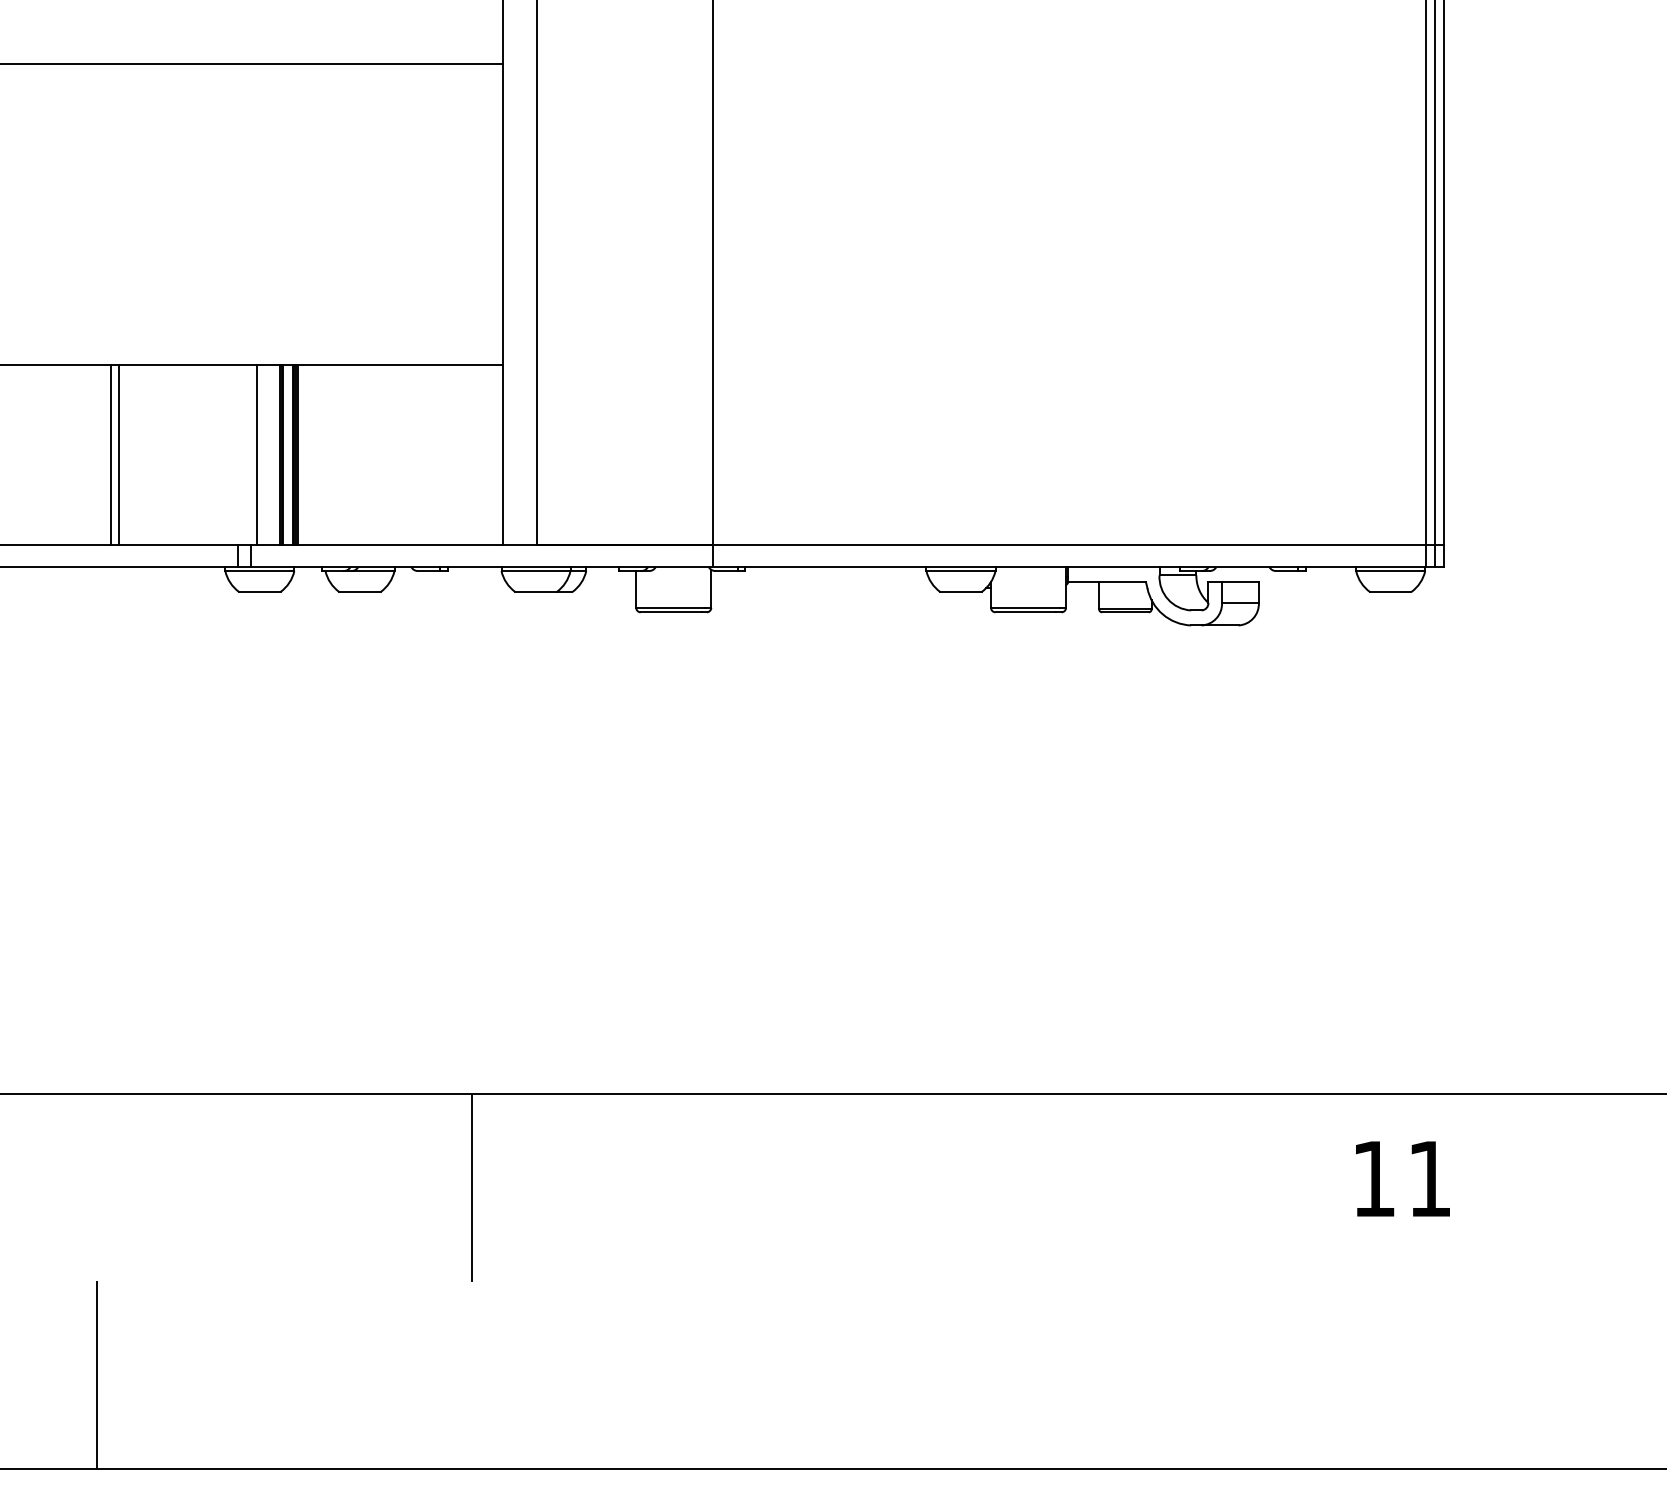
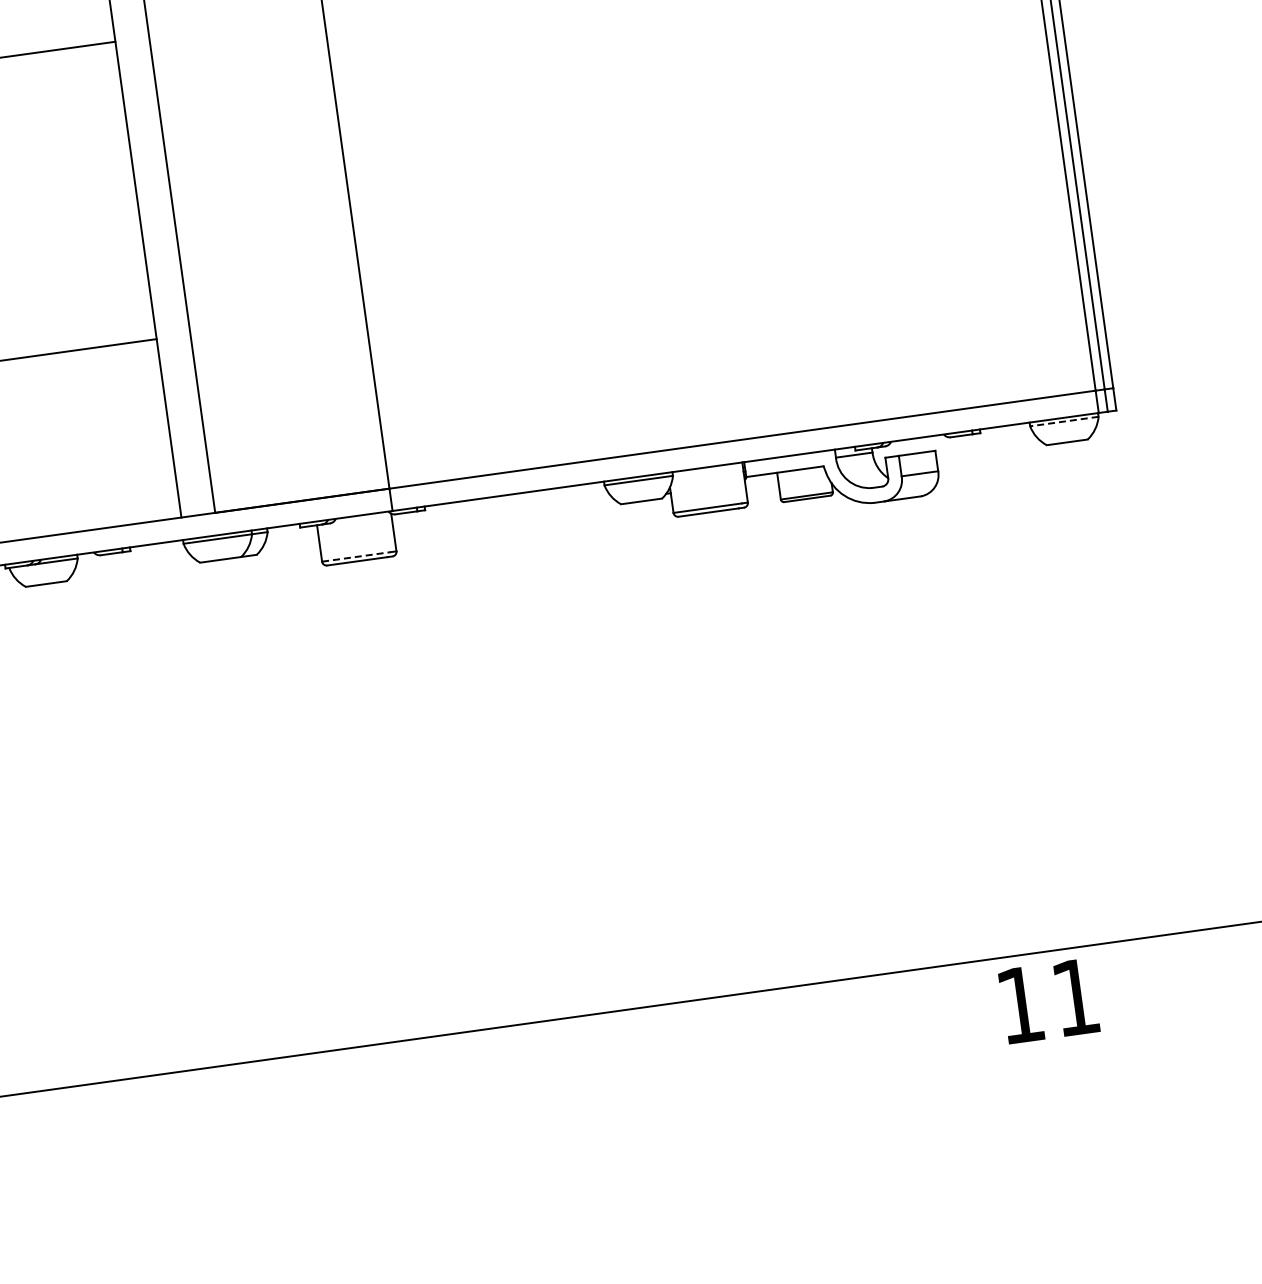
line: (1390, 571) -> (1064, 422), solid -> dashed
line: (670, 607) -> (356, 556), solid -> dashed
text: (1402, 1178) -> (1048, 1000), moved
line: (471, 1187) -> (238, 1158), removed

